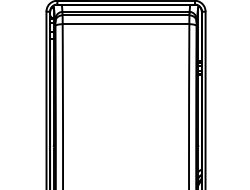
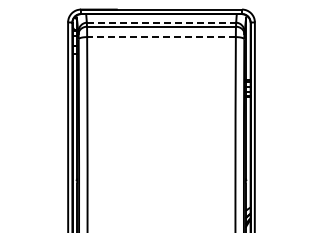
line: (126, 11) -> (161, 22), solid -> dashed
line: (126, 24) -> (161, 37), solid -> dashed

